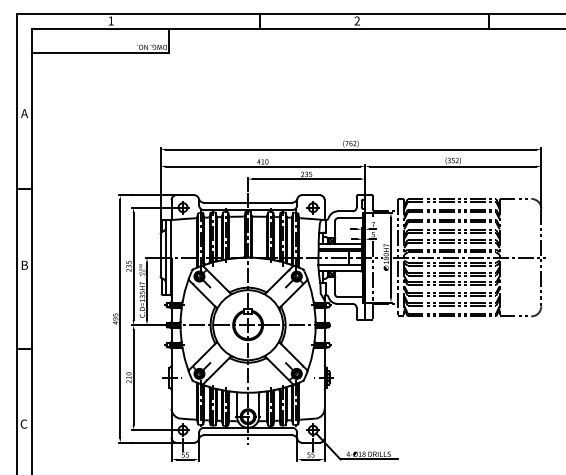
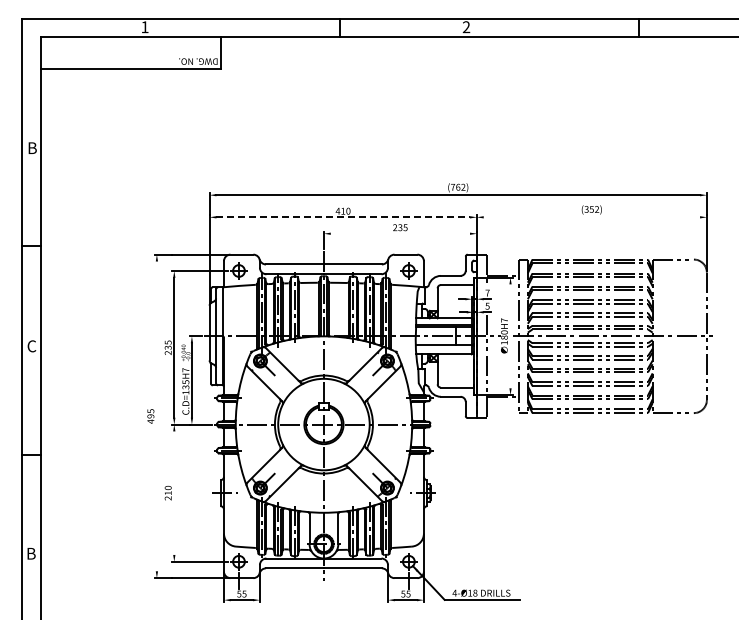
text: (24, 113) -> (31, 147), A -> B
line: (263, 166) -> (343, 217), solid -> dashed
line: (452, 166) -> (591, 217), removed
line: (306, 178) -> (400, 233), removed
line: (390, 257) -> (510, 336), removed
text: (24, 265) -> (31, 346), B -> C
line: (119, 319) -> (156, 416), removed
line: (133, 377) -> (174, 492), removed
text: (24, 423) -> (31, 553), C -> B

